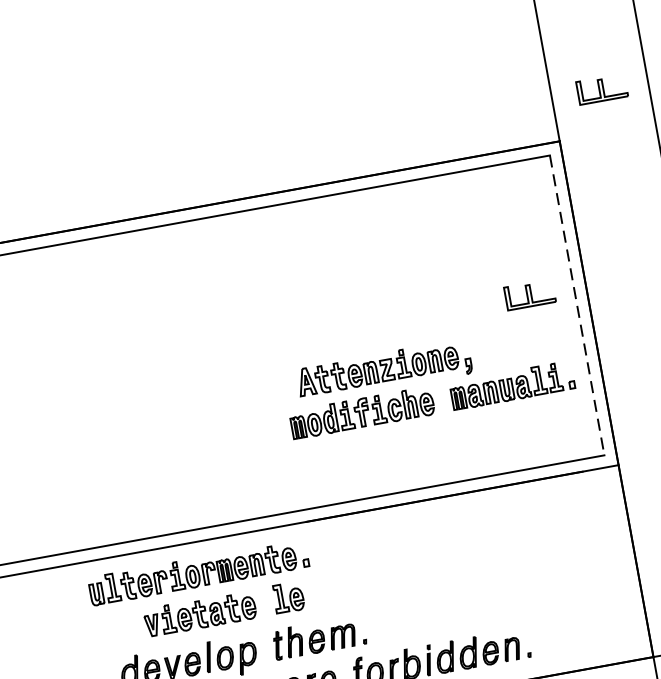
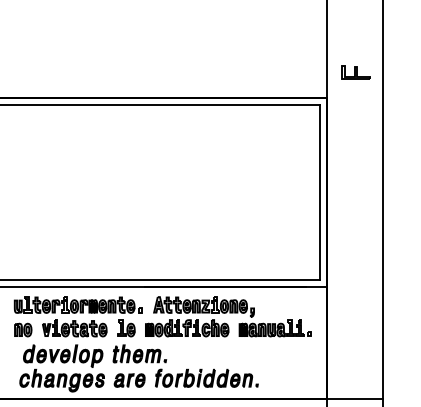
part: (528, 294) -> (293, 181), removed
line: (577, 305) -> (320, 192), dashed -> solid
part: (429, 380) -> (228, 316), moved
part: (112, 631) -> (23, 329), added

